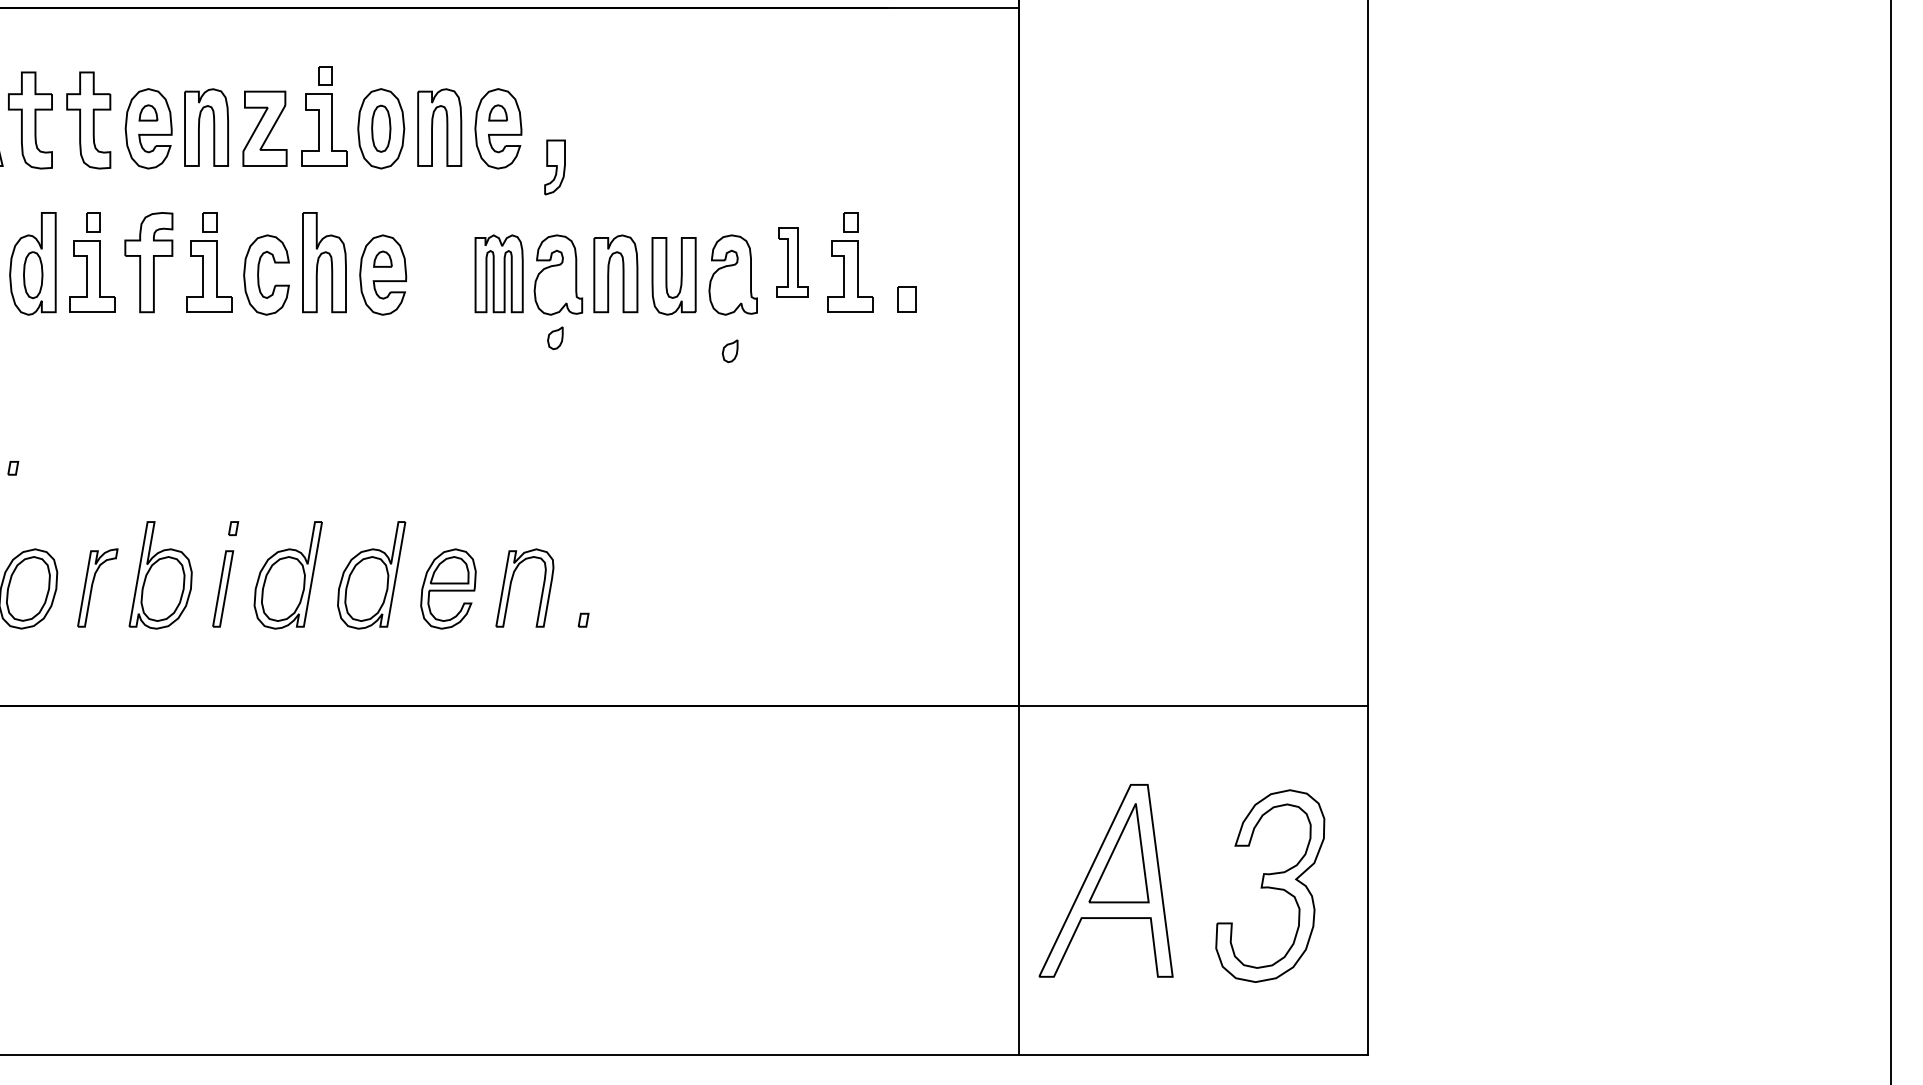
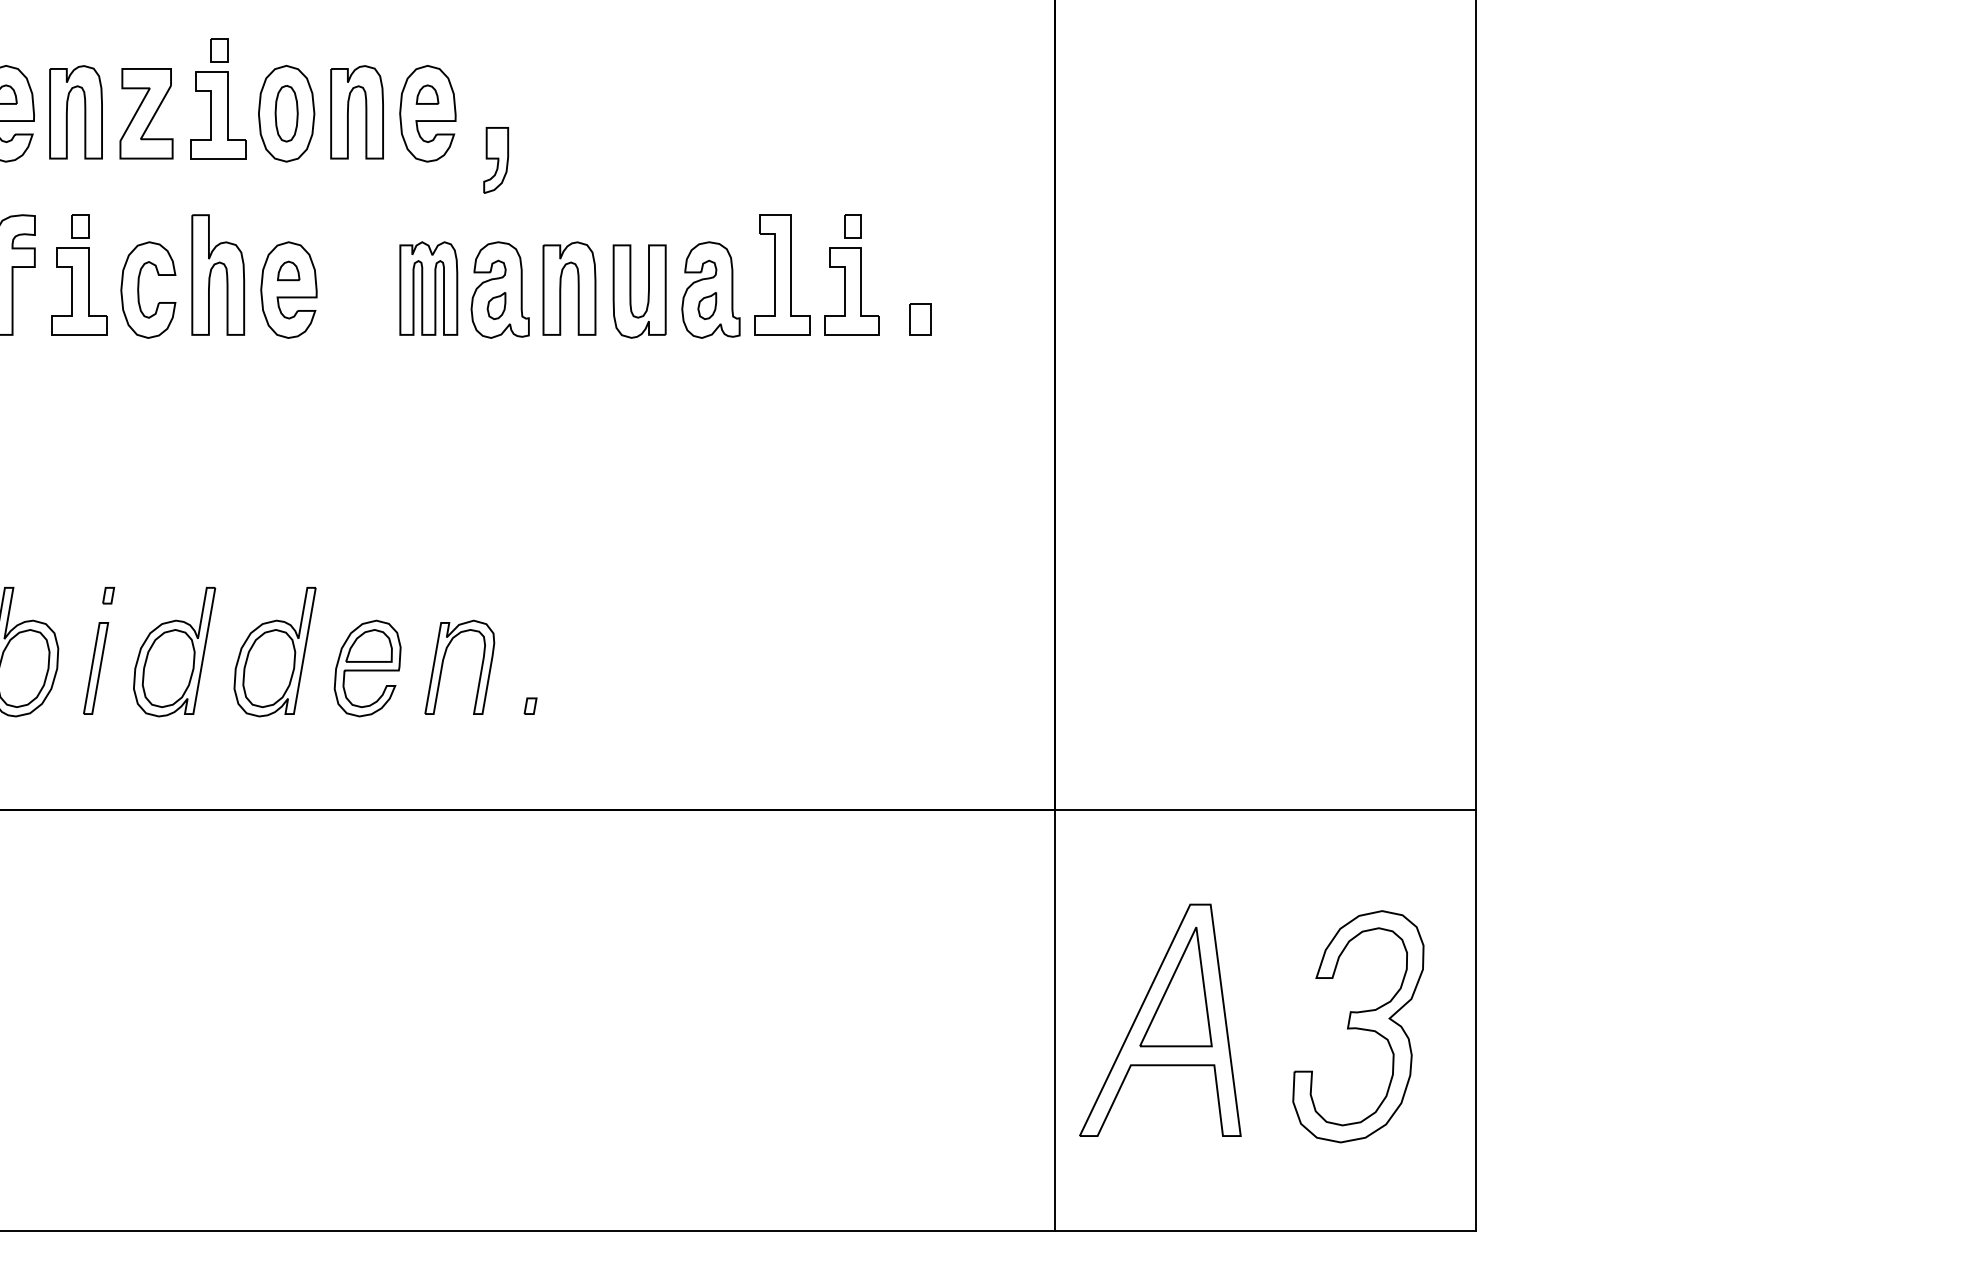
part: (792, 262) -> (782, 274), size x1.43
part: (555, 338) -> (496, 306), moved
part: (729, 351) -> (706, 306), moved

